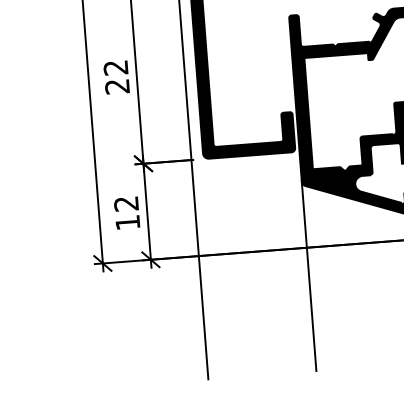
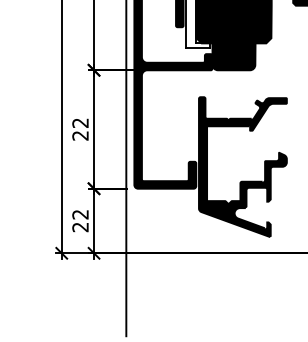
text: (127, 222) -> (80, 227), 12 -> 22
line: (309, 276) -> (199, 272), removed

